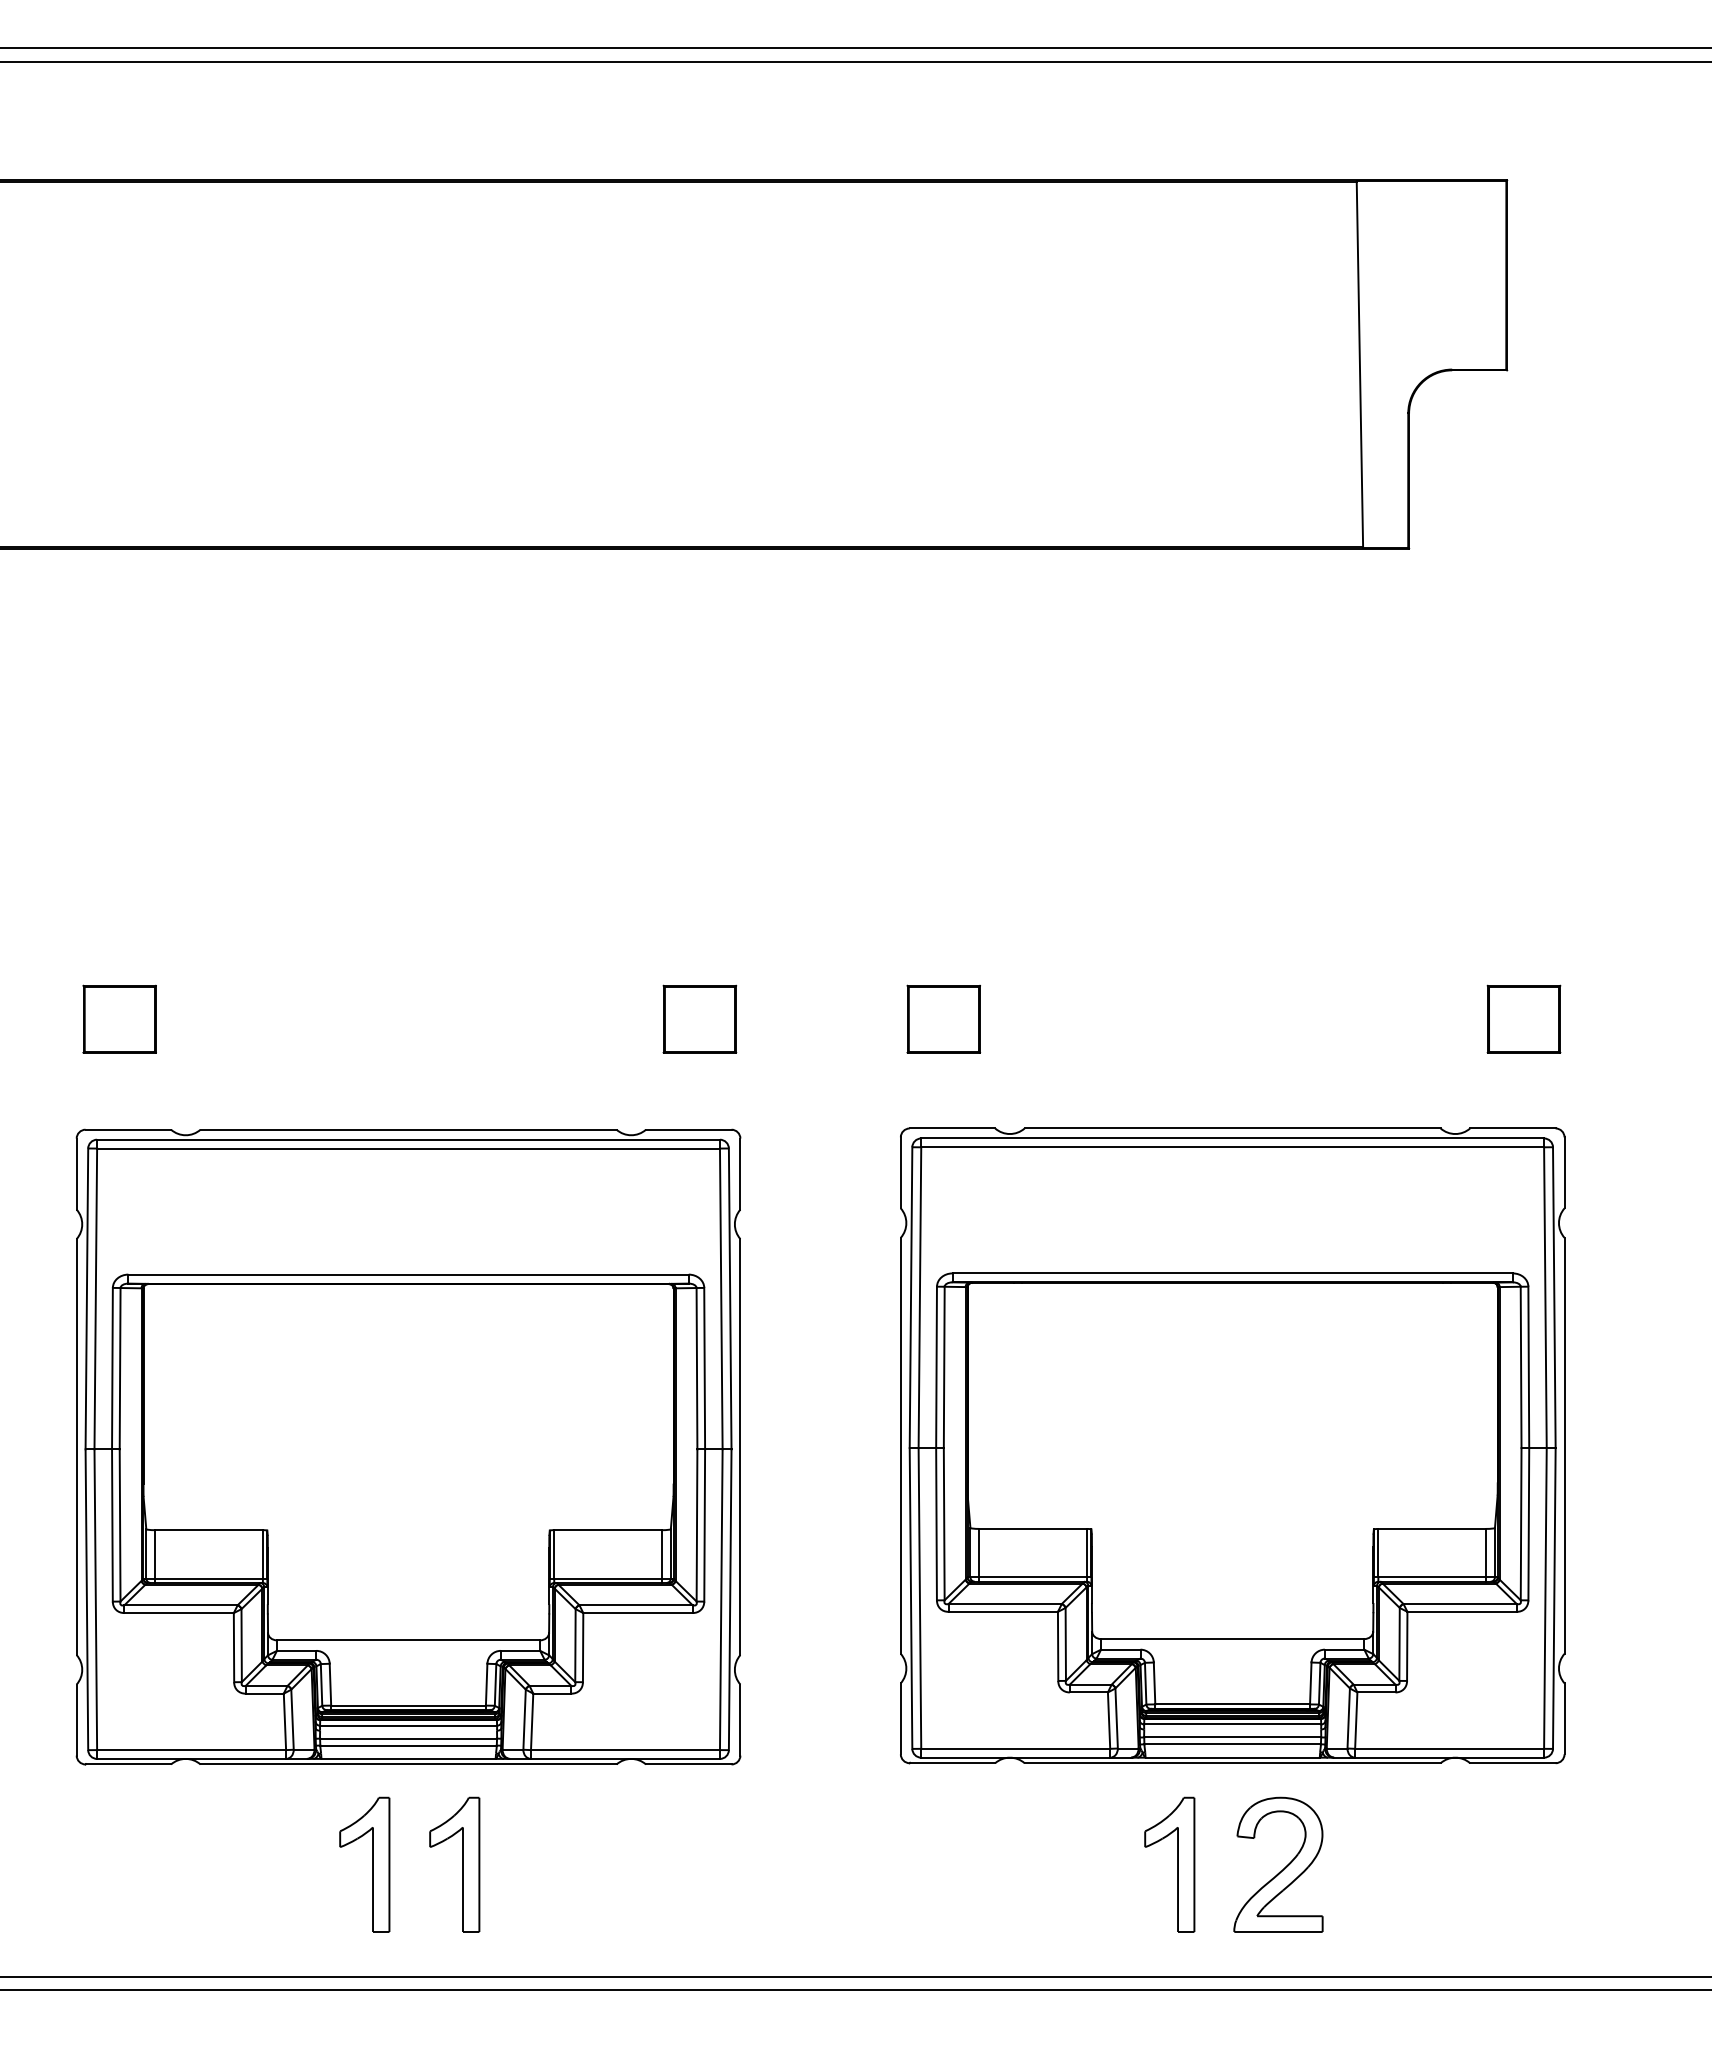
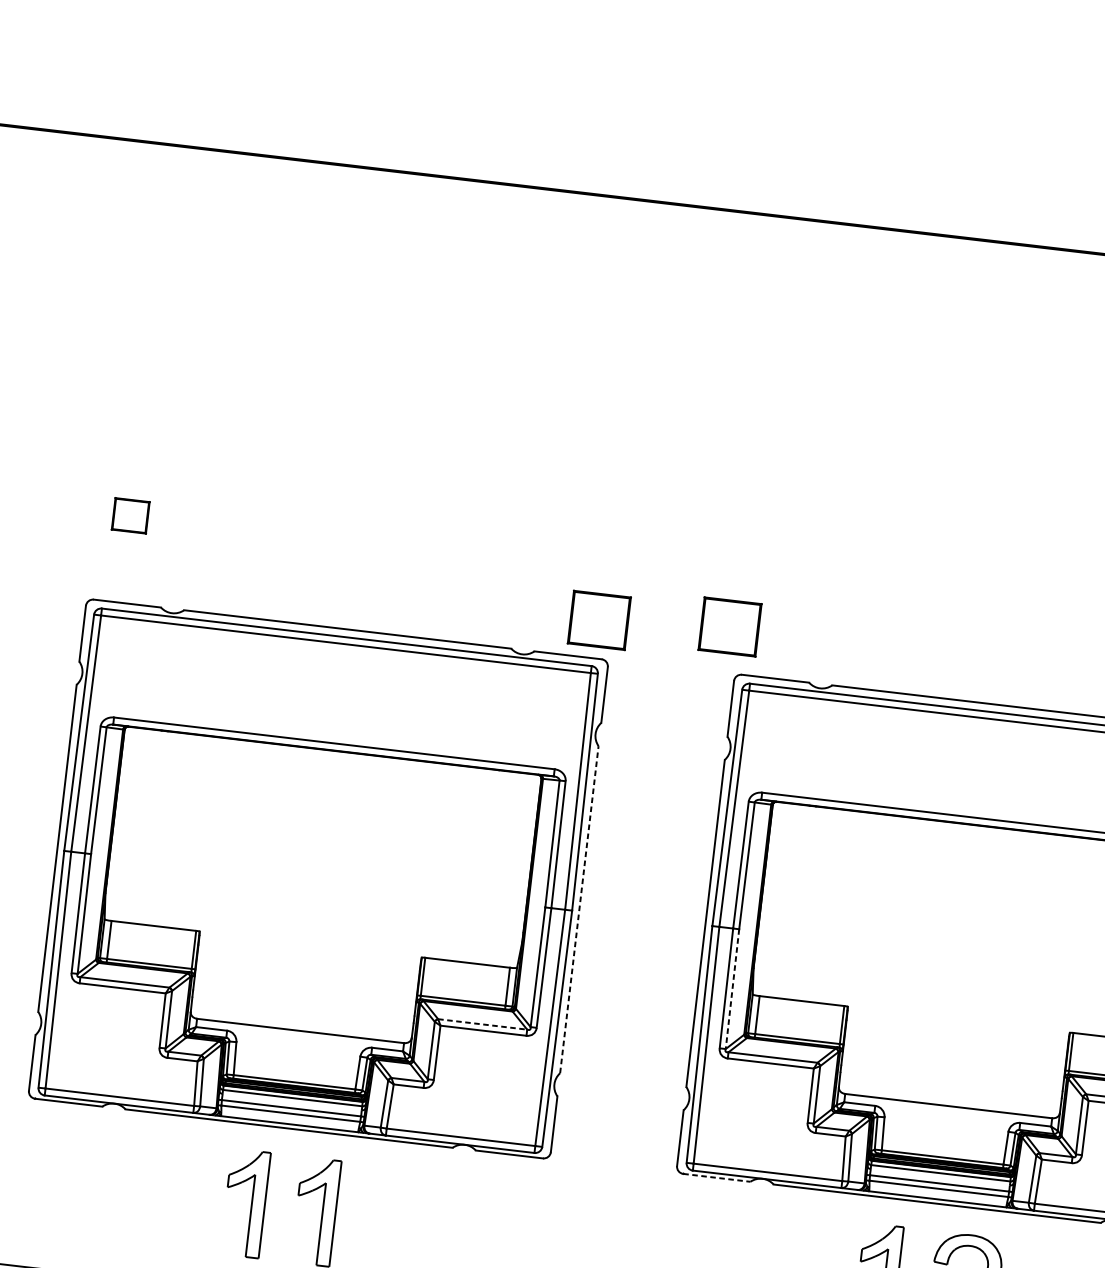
part: (119, 1018) -> (130, 515), size x0.6
part: (699, 1018) -> (599, 619), moved
part: (943, 1018) -> (729, 626), moved
line: (740, 1447) -> (579, 910), solid -> dashed
line: (944, 1524) -> (732, 989), solid -> dashed
line: (636, 1605) -> (483, 1024), solid -> dashed
line: (952, 1763) -> (716, 1178), solid -> dashed

